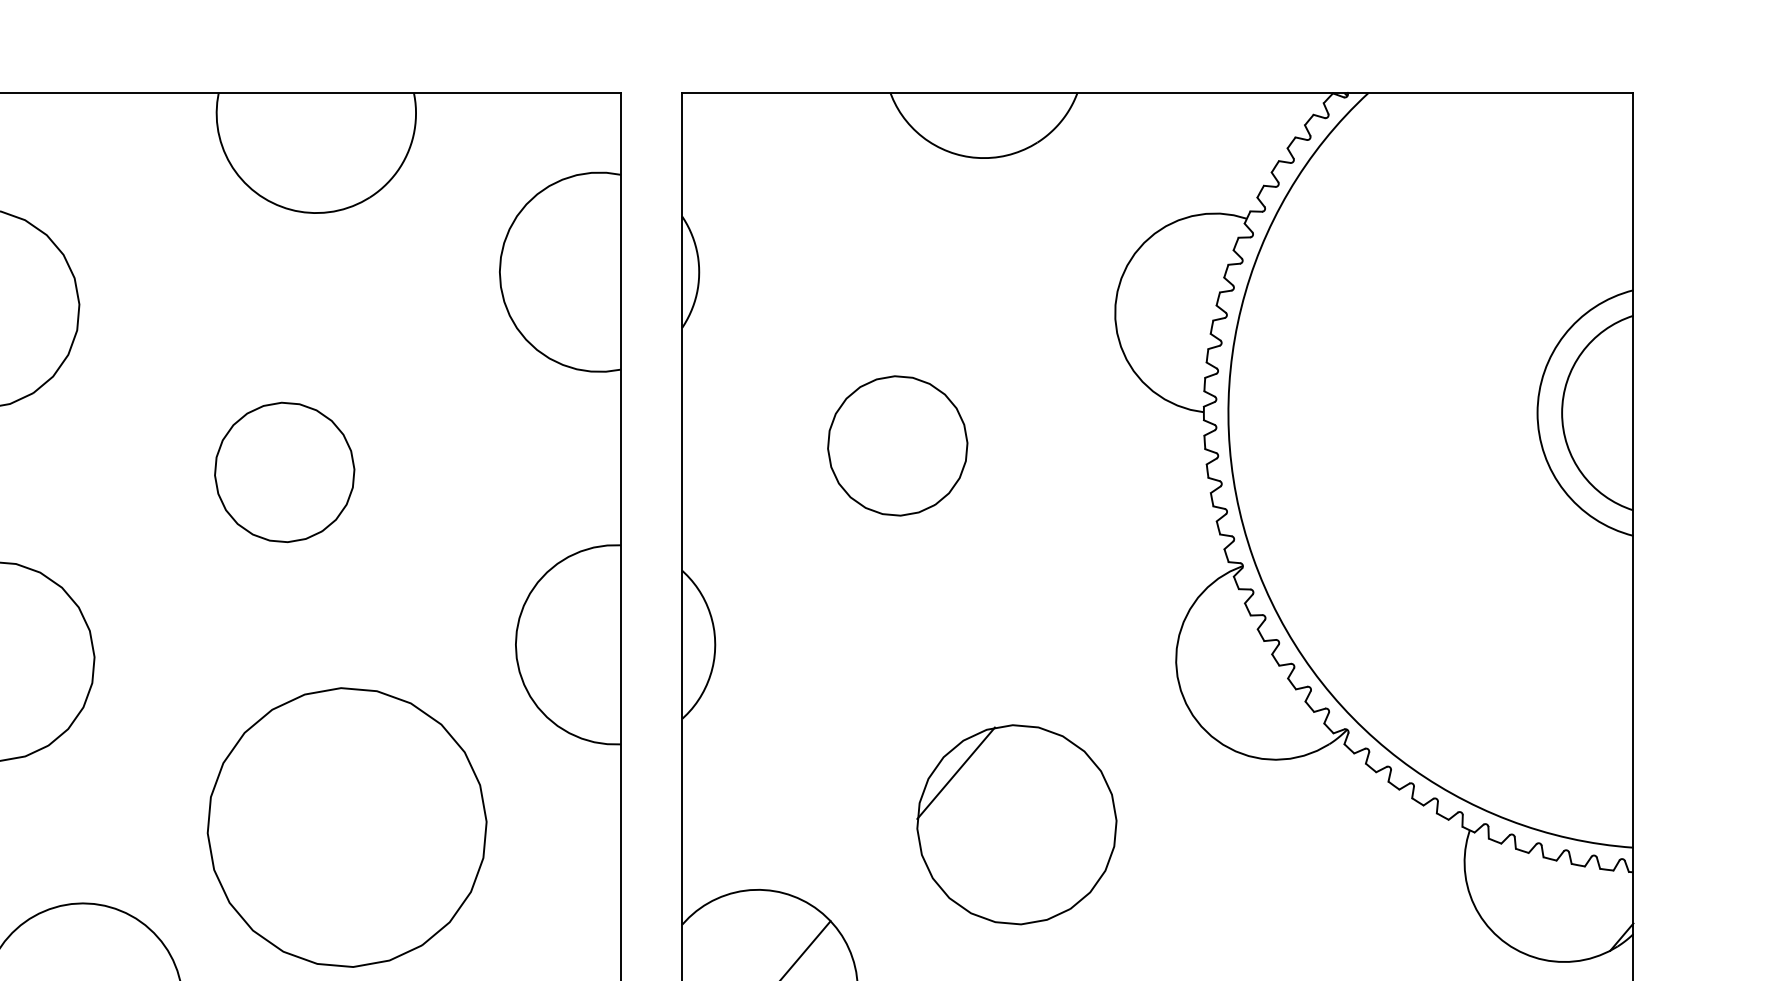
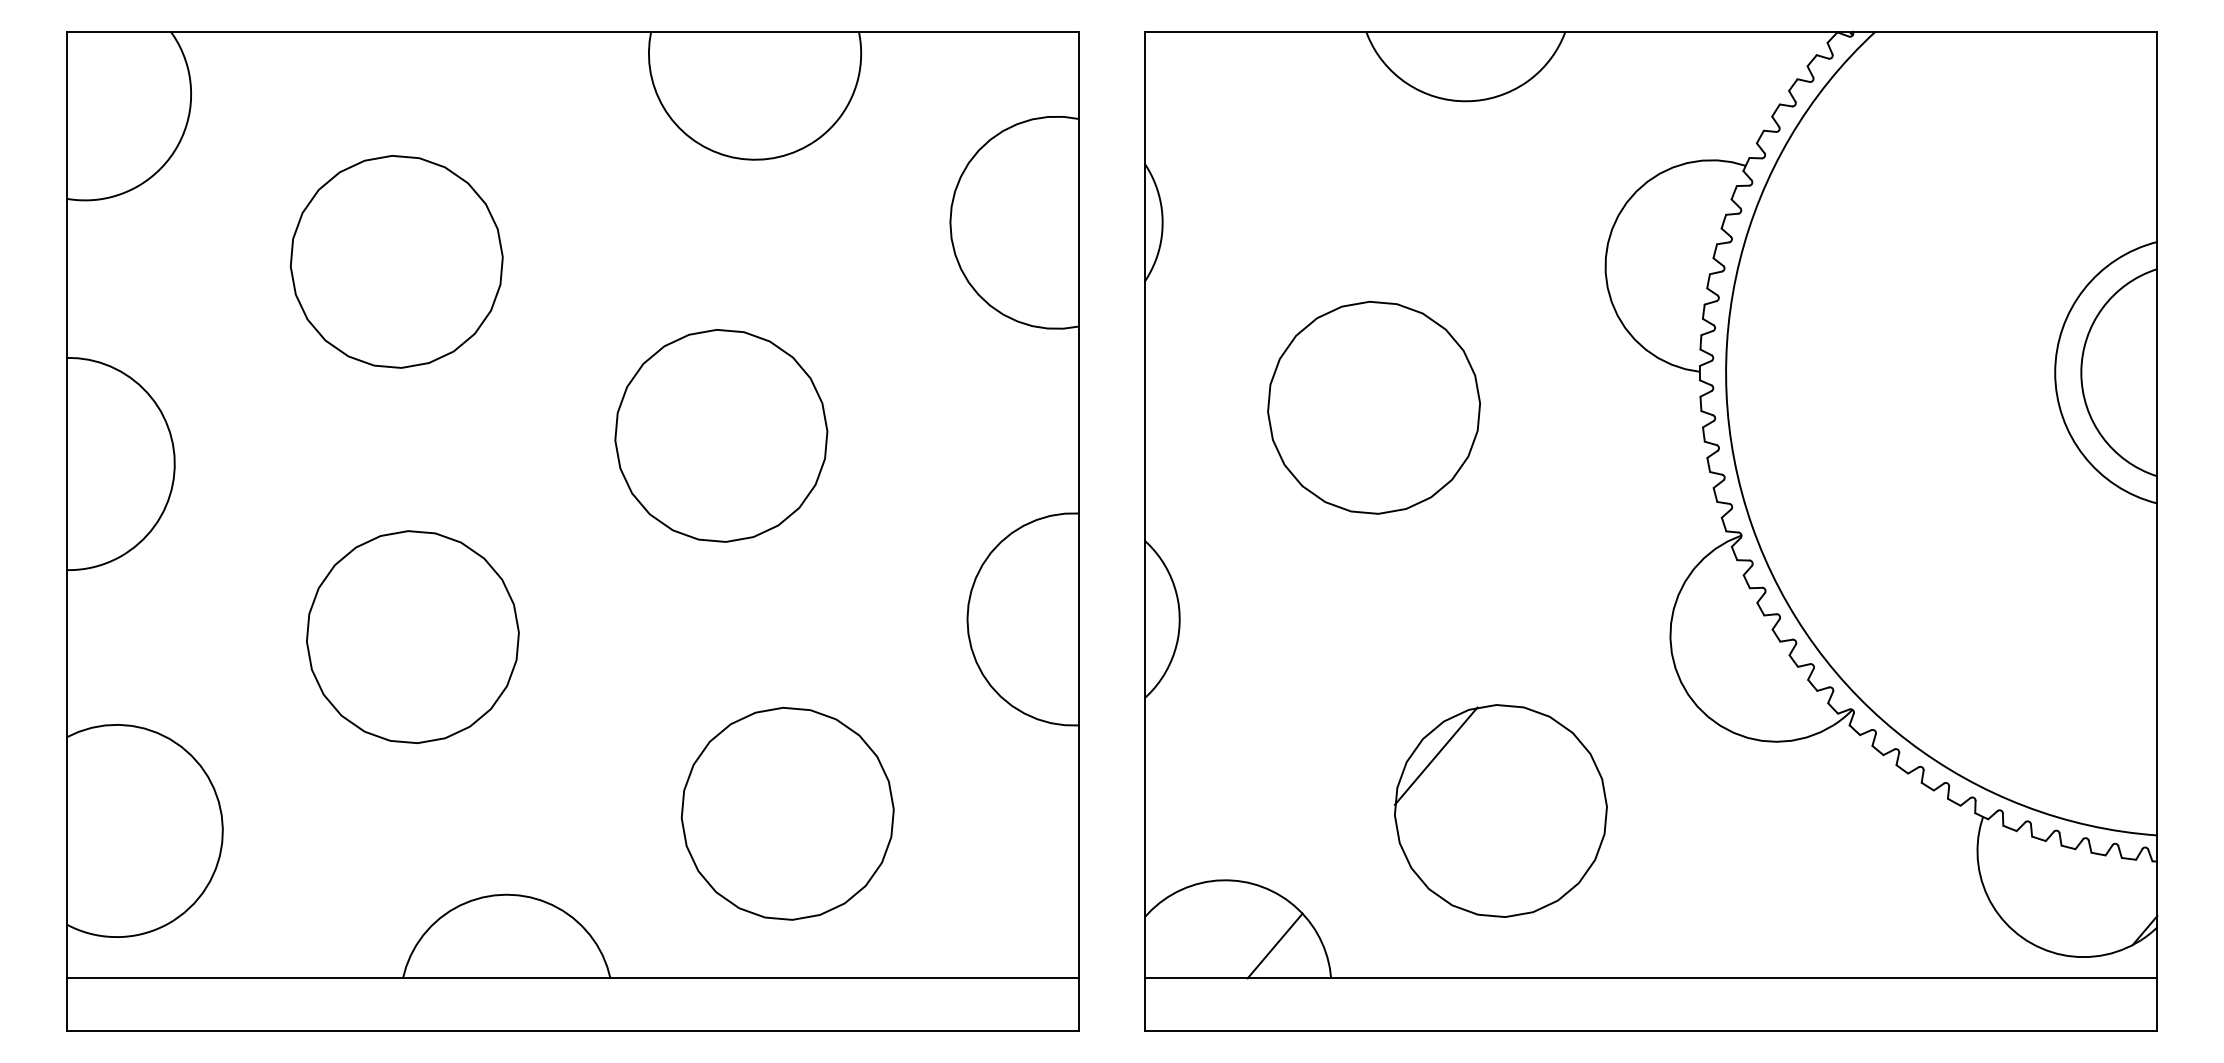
part: (897, 445) -> (1373, 407), size x1.43
part: (284, 472) -> (721, 435), size x1.43
part: (346, 827) -> (787, 813), size x0.71

